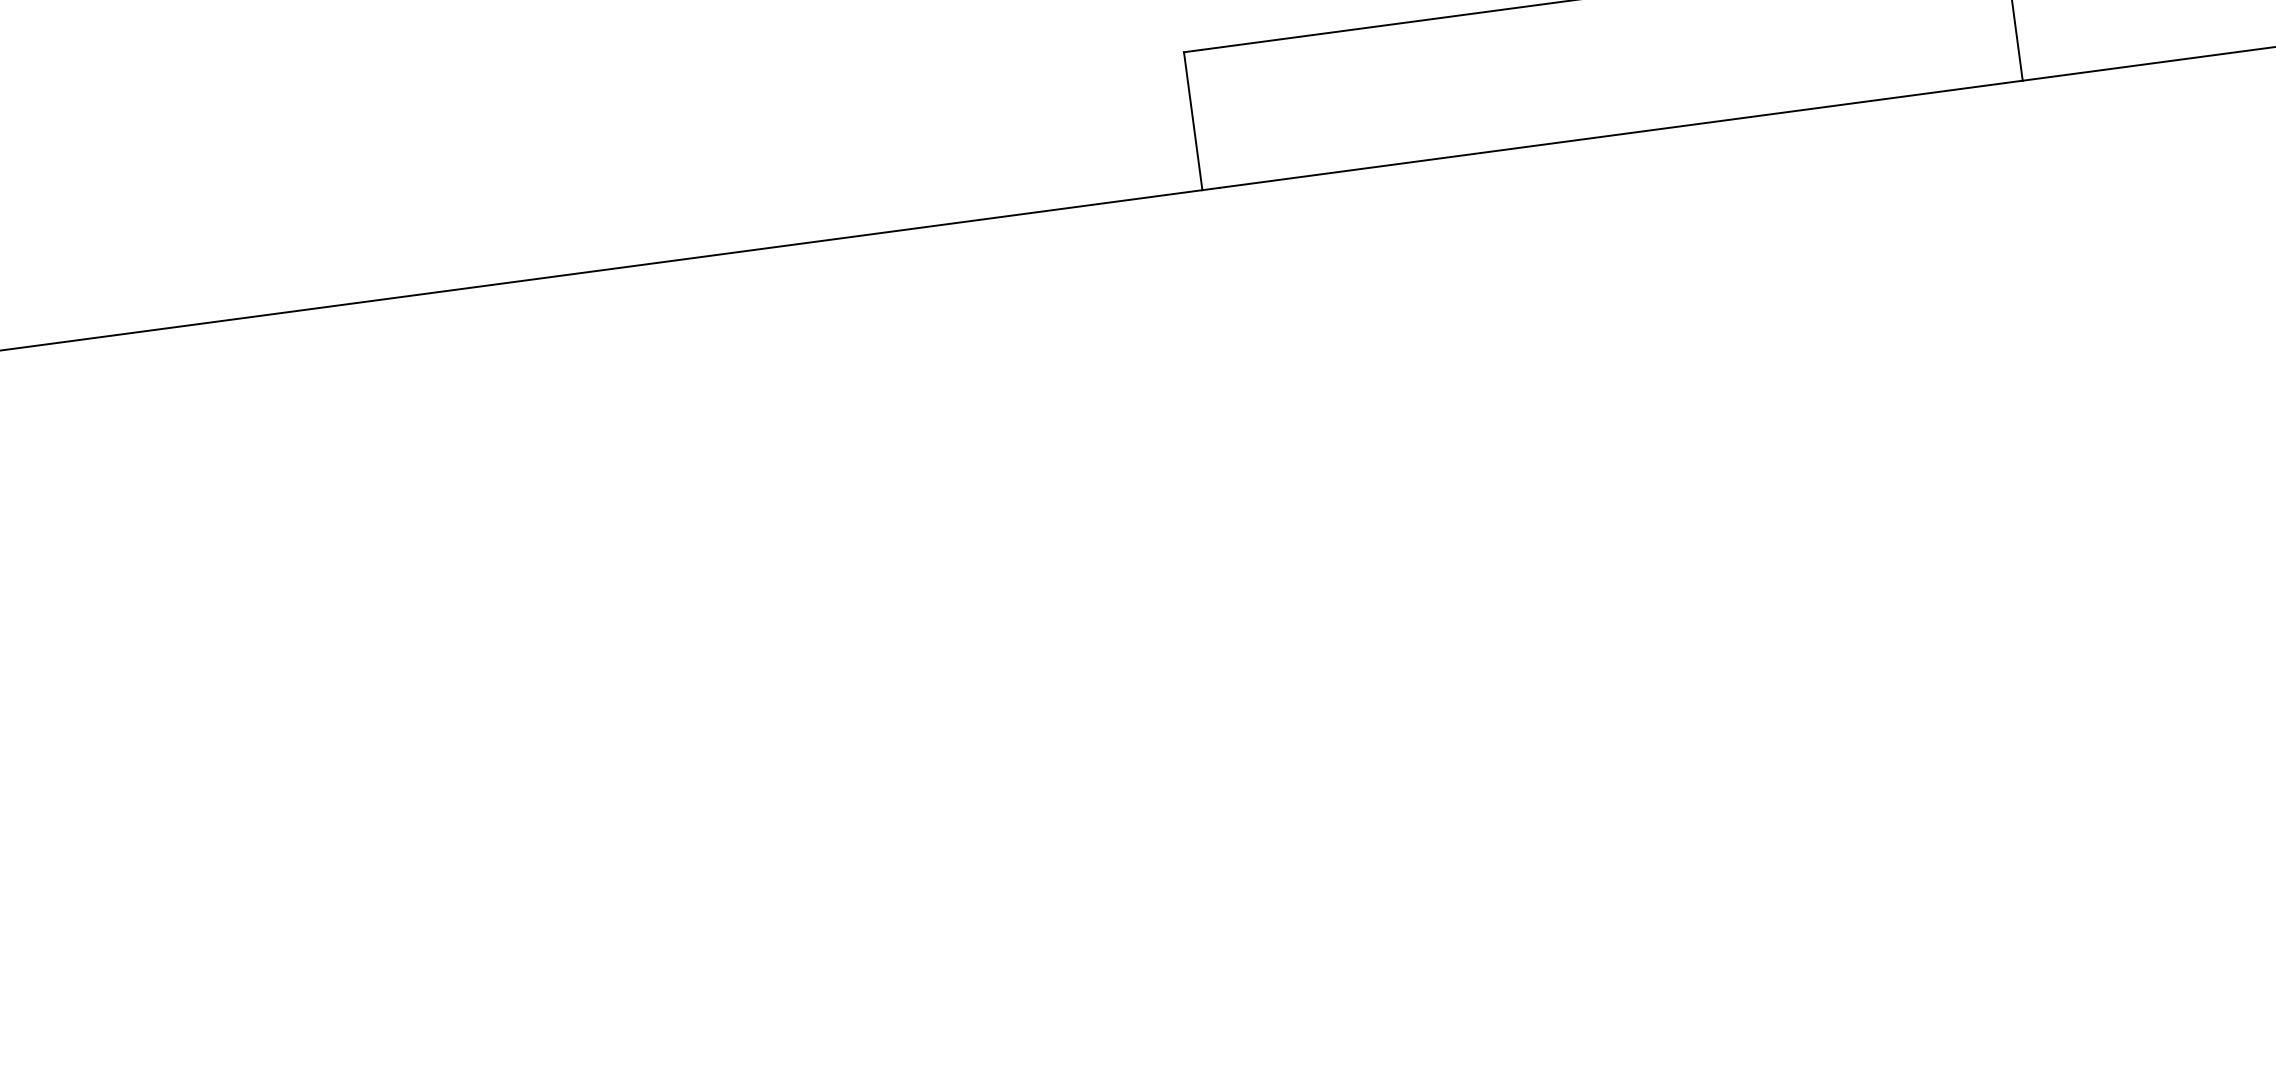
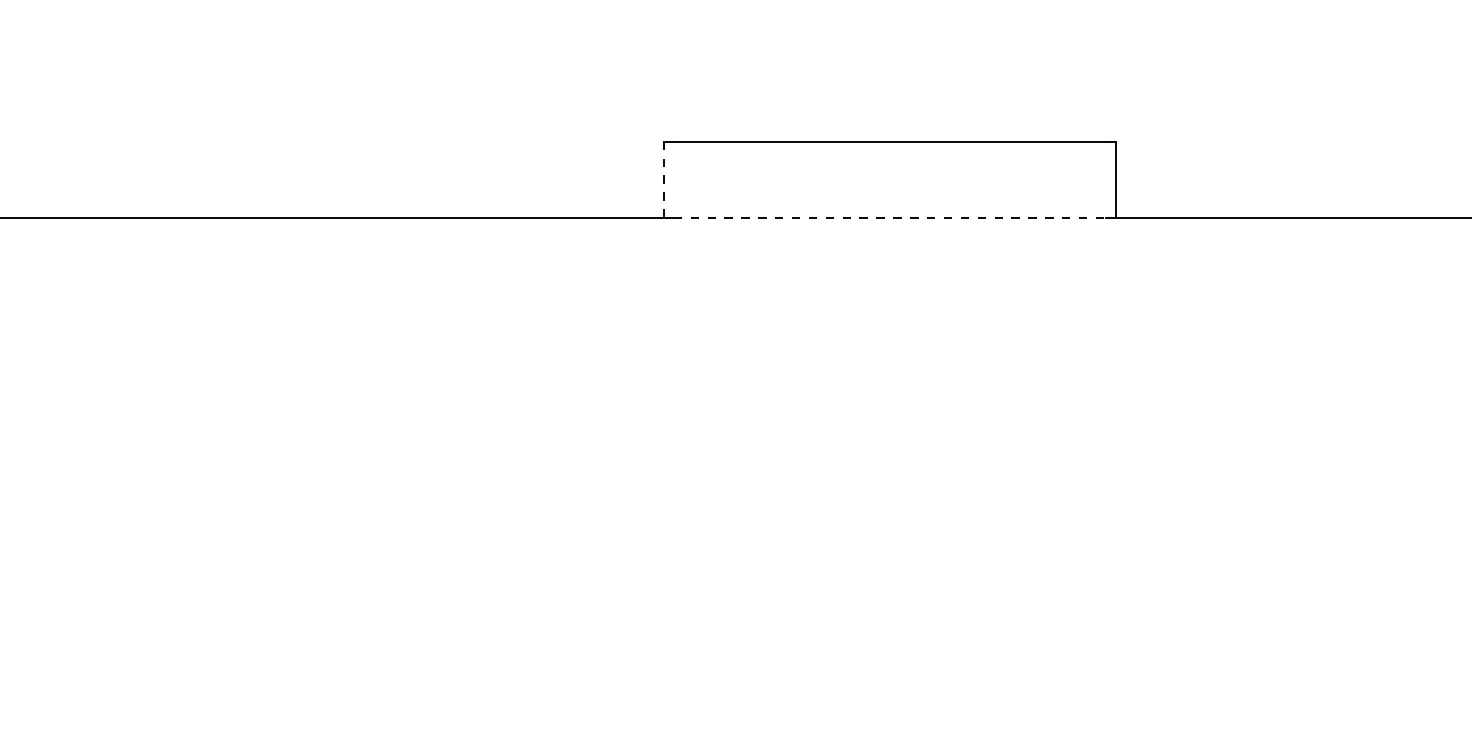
line: (1193, 120) -> (664, 179), solid -> dashed
line: (1613, 135) -> (890, 217), solid -> dashed

